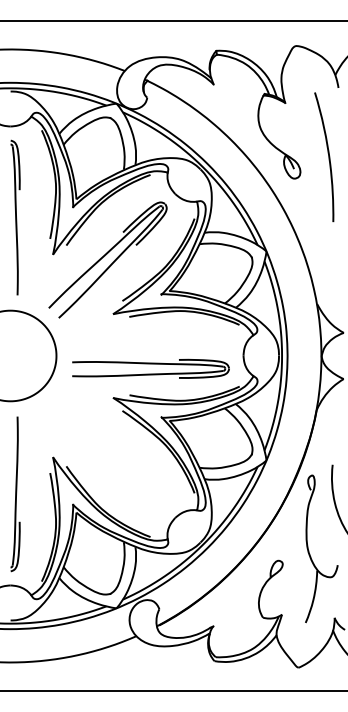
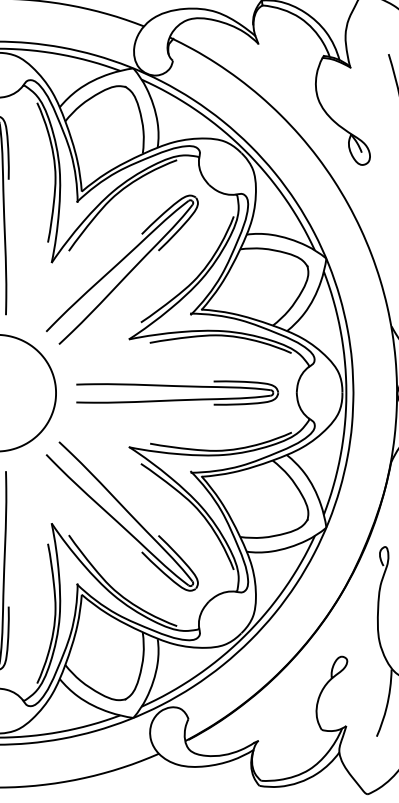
part: (150, 368) -> (177, 392), moved
part: (107, 451) -> (121, 516), added

